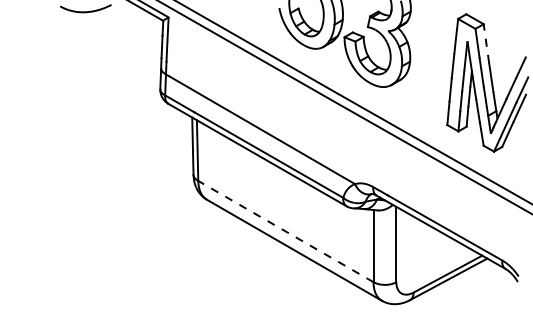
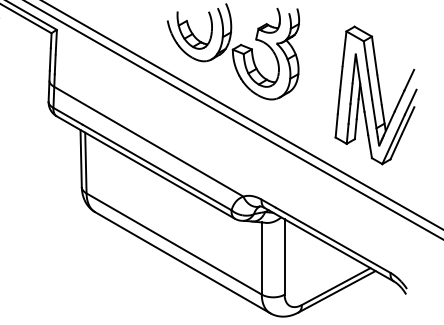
line: (486, 42) -> (374, 54), dashed -> solid
line: (285, 231) -> (173, 243), dashed -> solid

